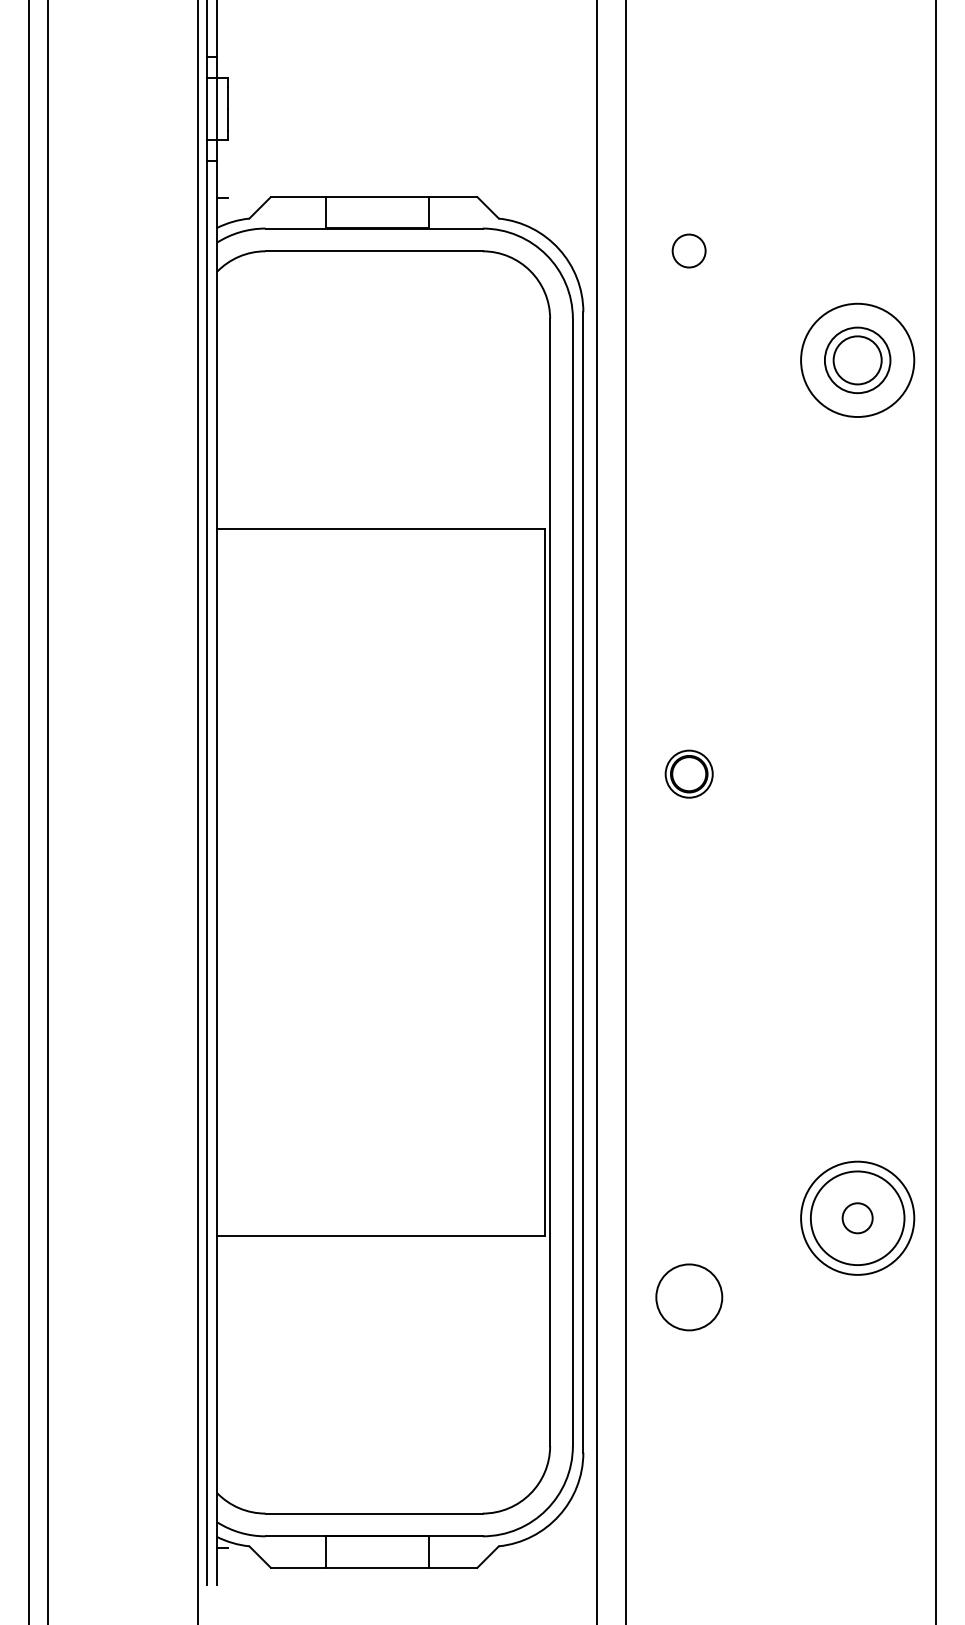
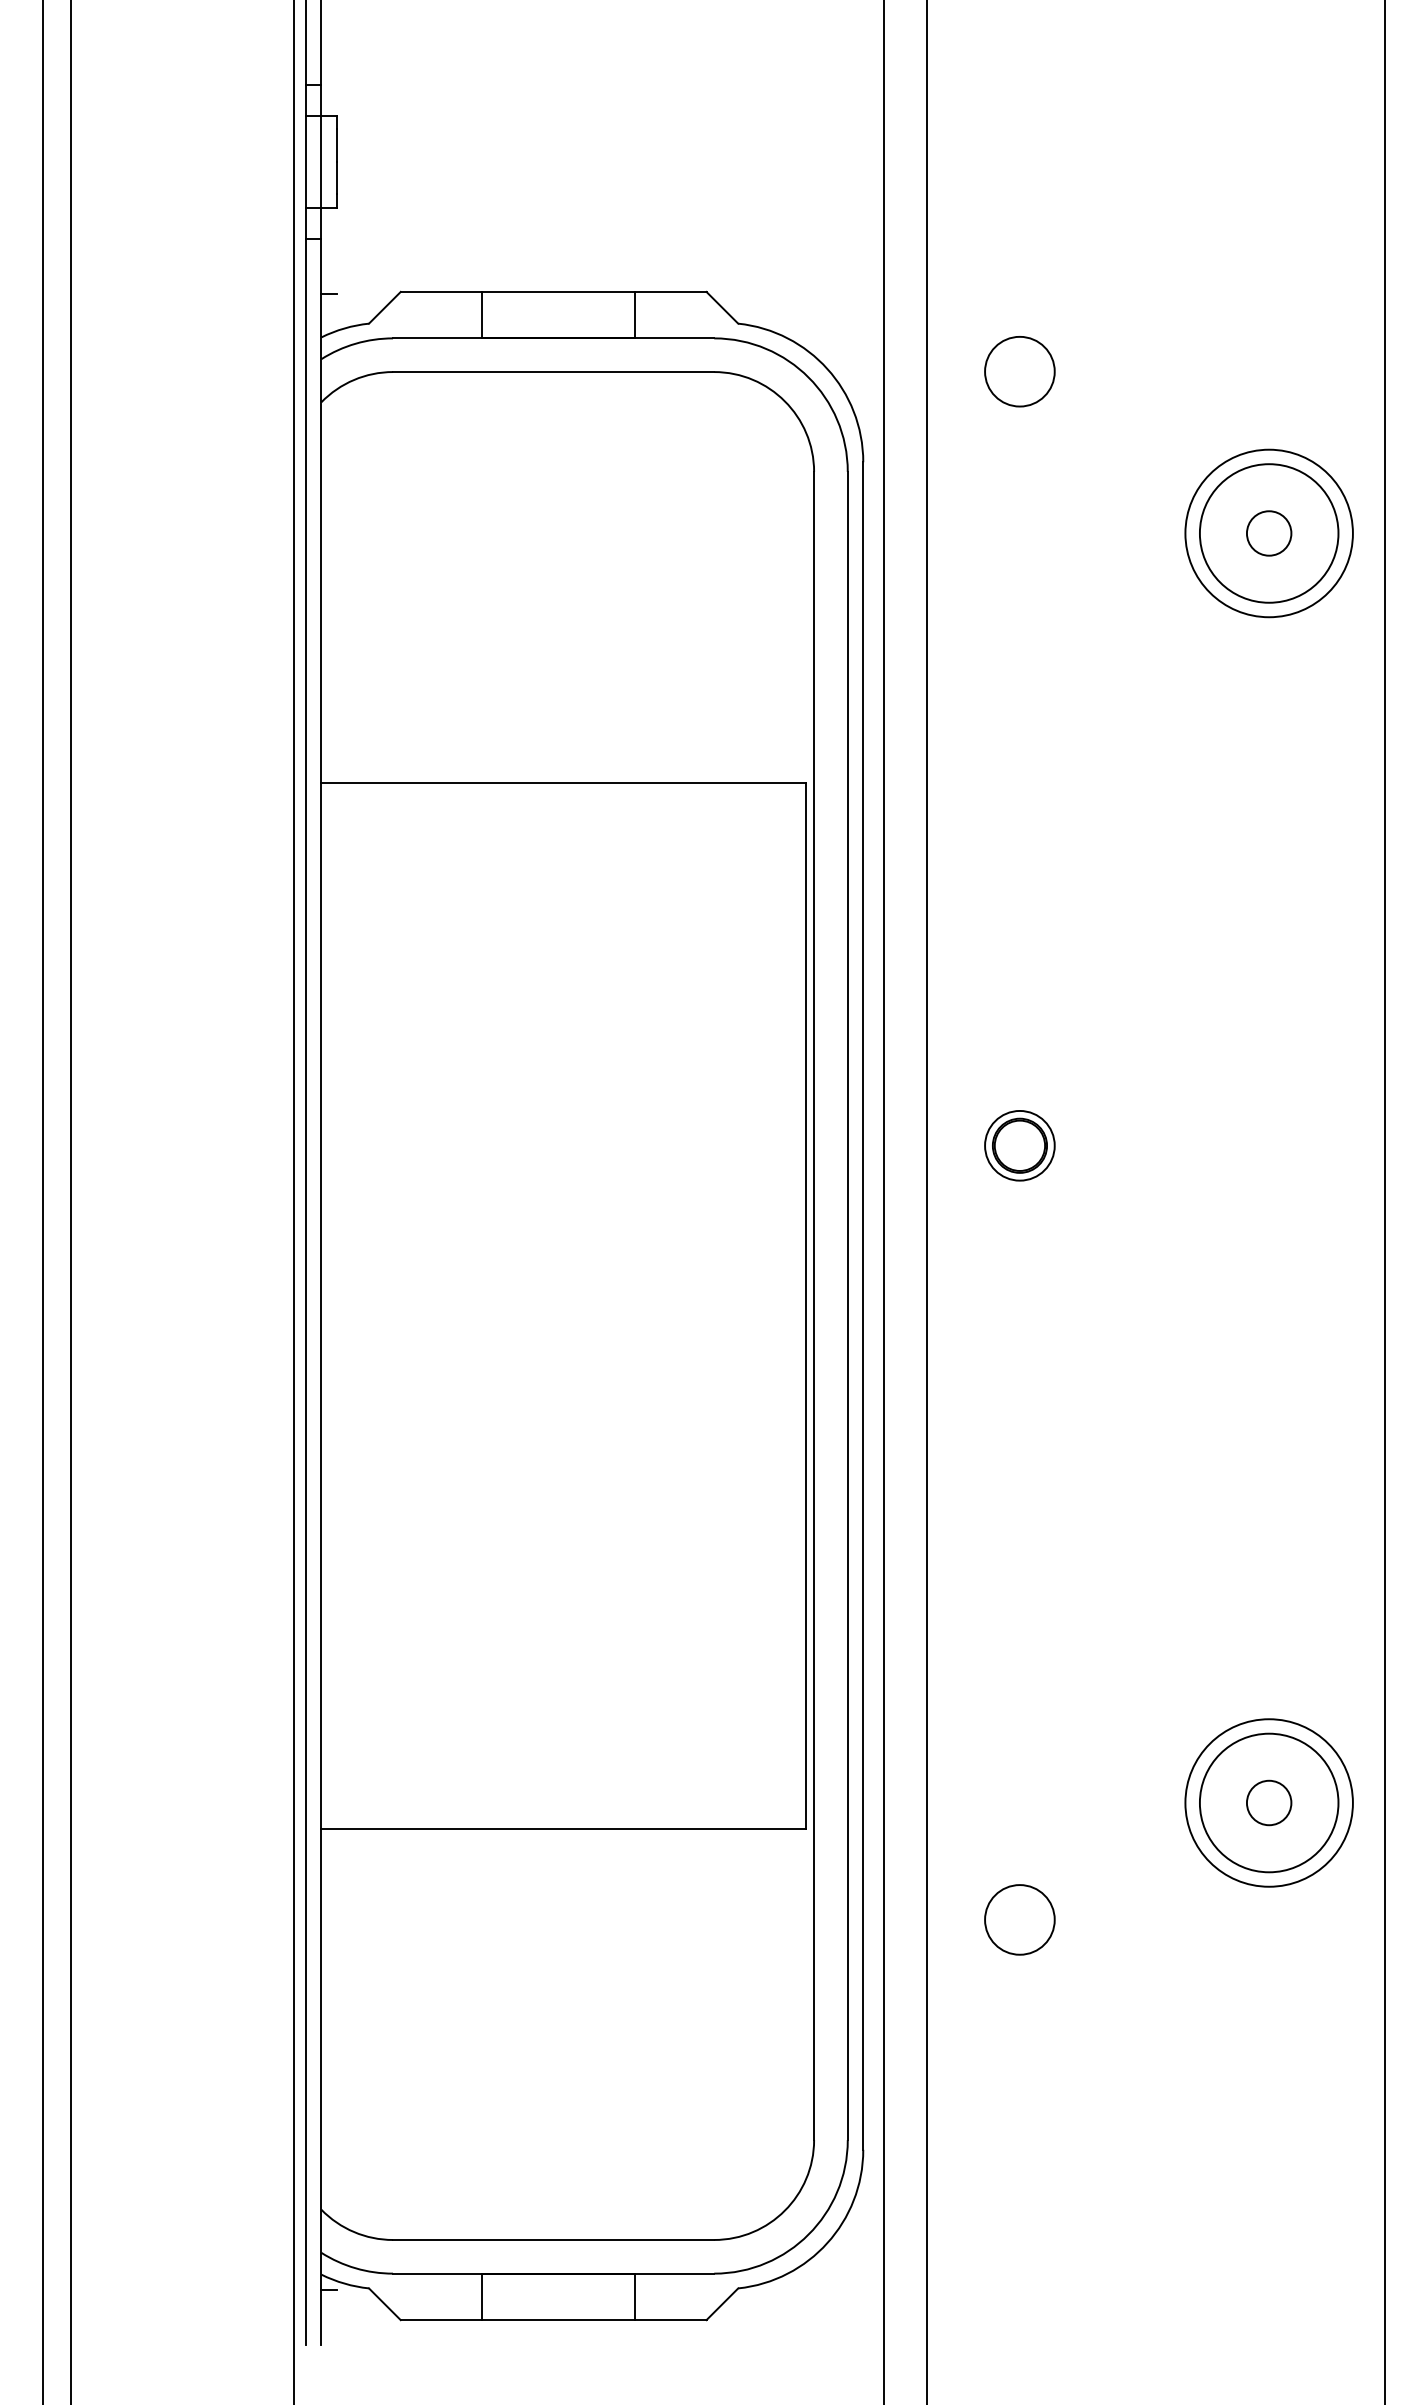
circle: (688, 250) -> (1018, 370), size x1.43
circle: (857, 360) -> (1268, 533), size x0.62
circle: (857, 360) -> (1268, 533), size x1.43
circle: (688, 1296) -> (1018, 1918), size x0.71

